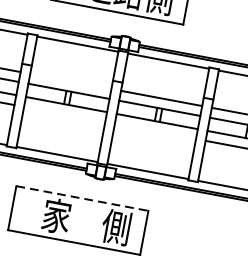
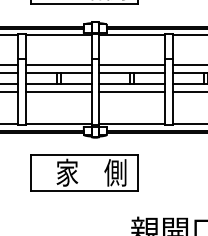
line: (70, 81) -> (58, 65), added
line: (64, 114) -> (58, 92), added
line: (154, 131) -> (131, 92), added
line: (83, 199) -> (85, 155), dashed -> solid

